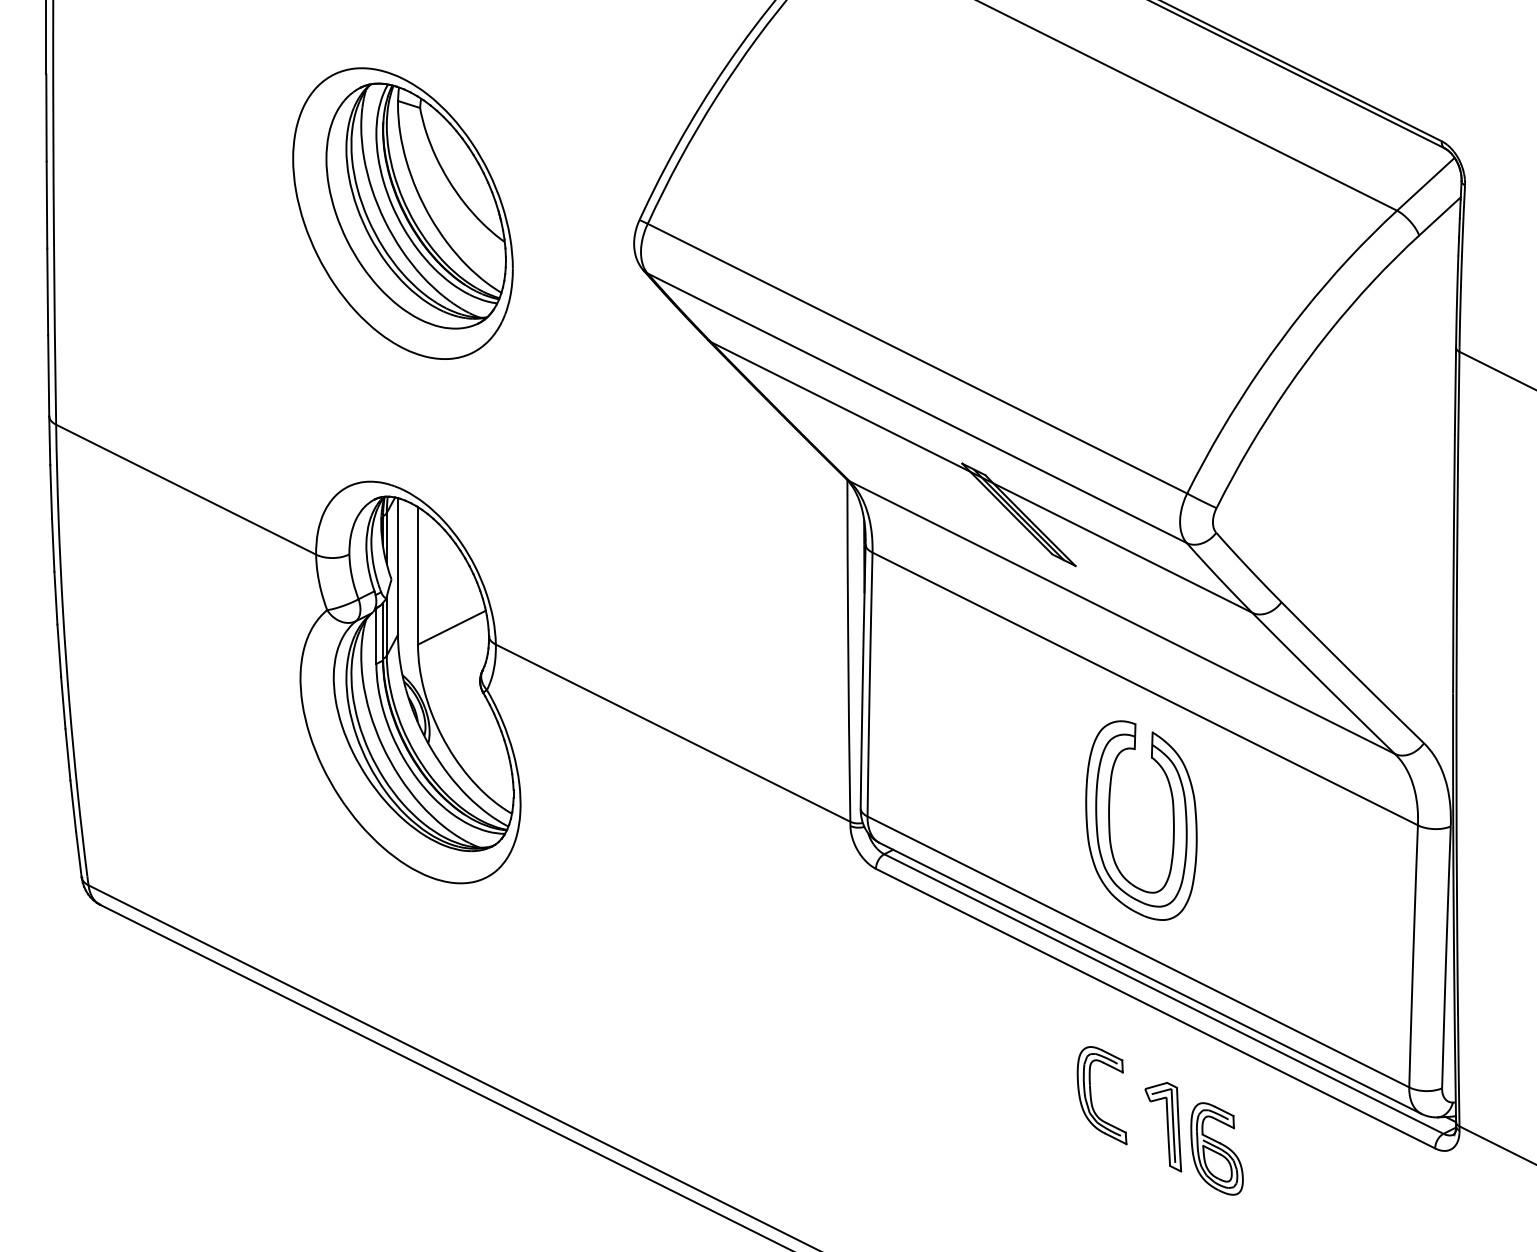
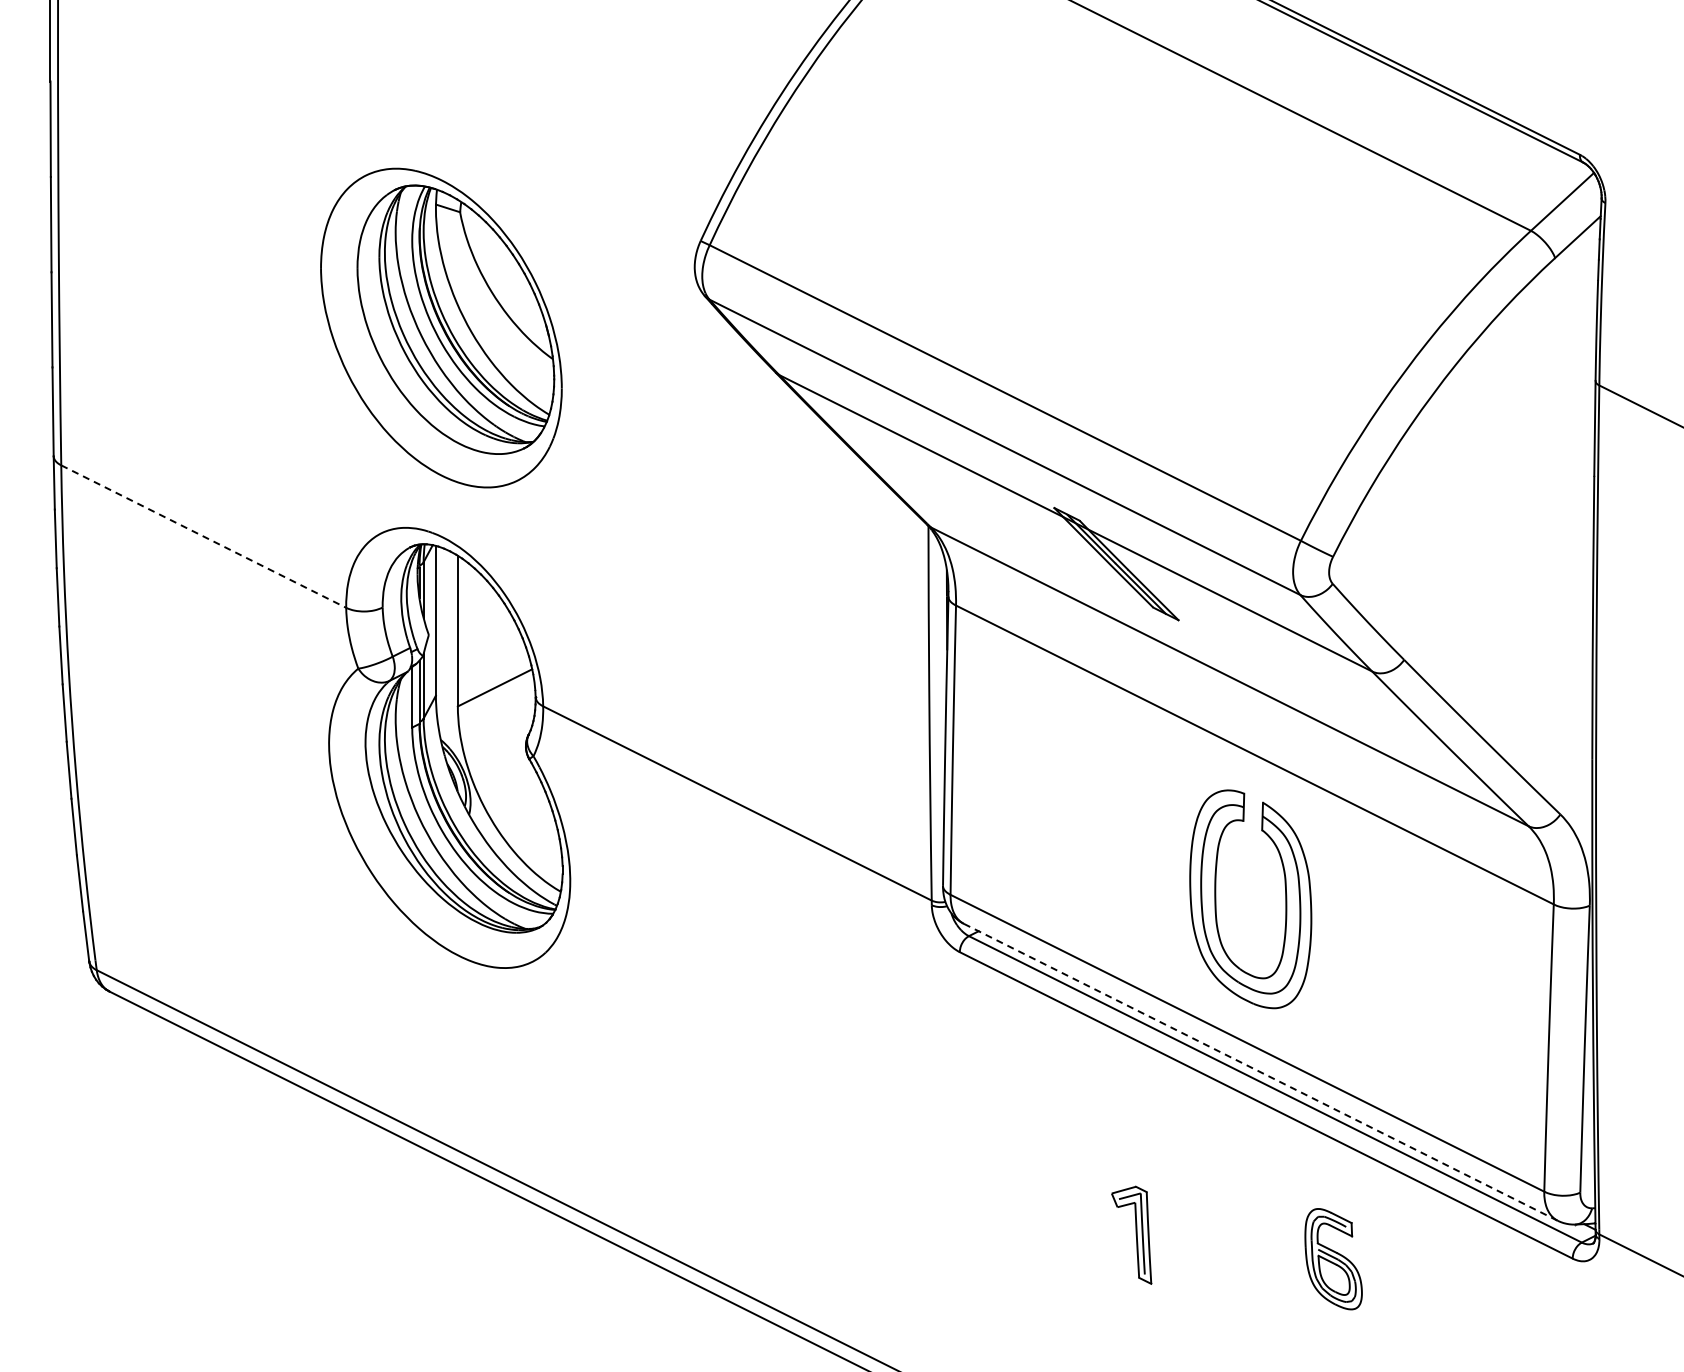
part: (403, 213) -> (441, 327), moved
line: (186, 489) -> (204, 536), solid -> dashed
line: (1150, 978) -> (1260, 1072), solid -> dashed
part: (1091, 1097) -> (1196, 1202), removed
part: (1163, 1126) -> (1131, 1234), moved

